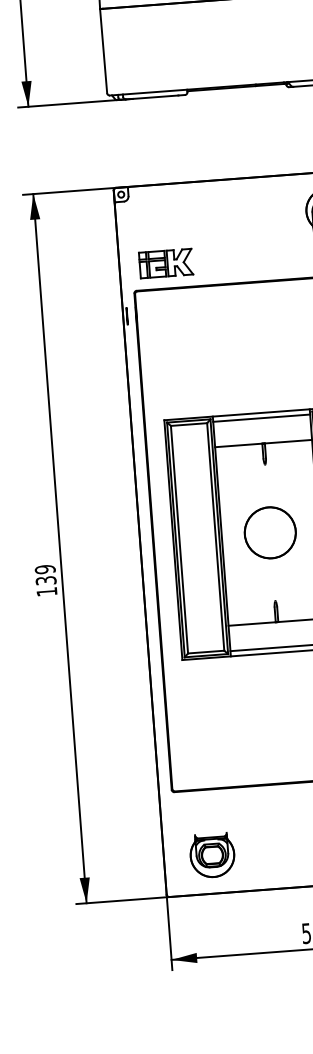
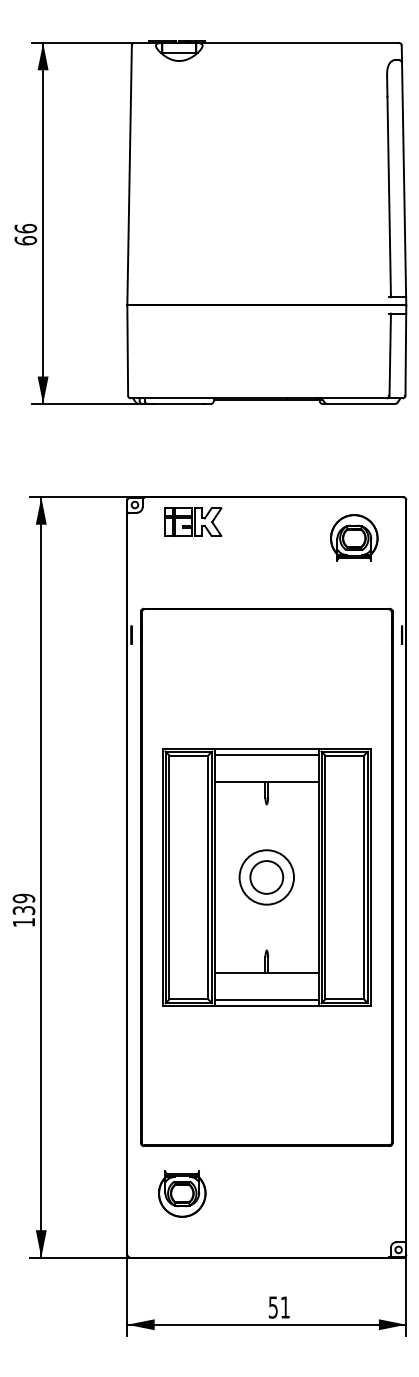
part: (166, 263) -> (193, 521), moved
circle: (270, 532) -> (266, 877), size x0.6
part: (212, 855) -> (182, 1193), moved

